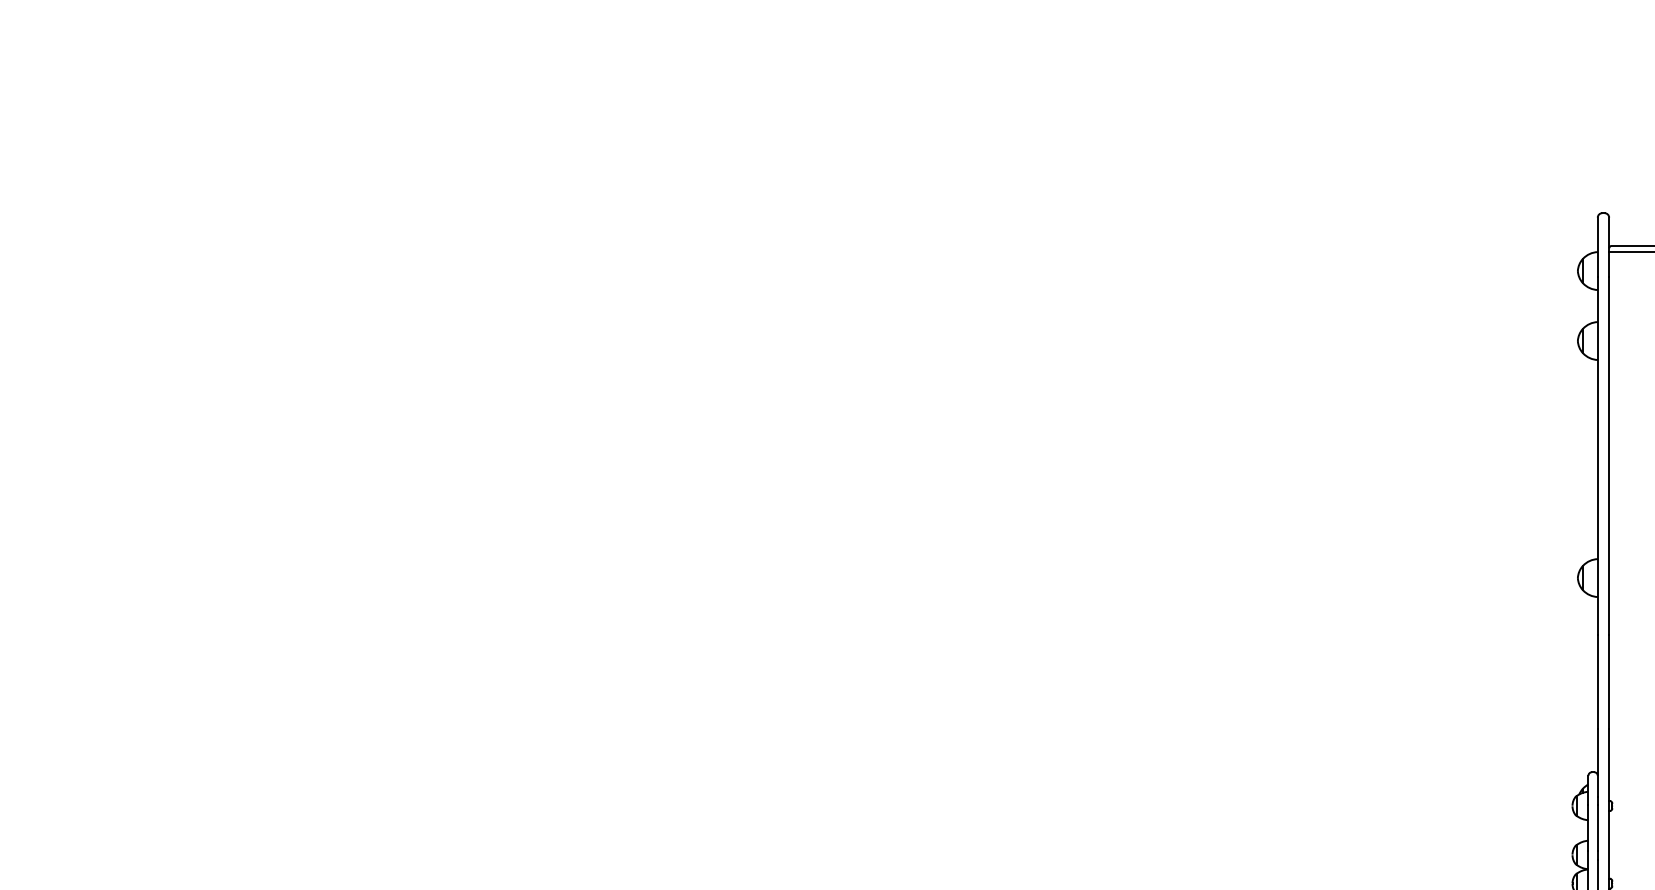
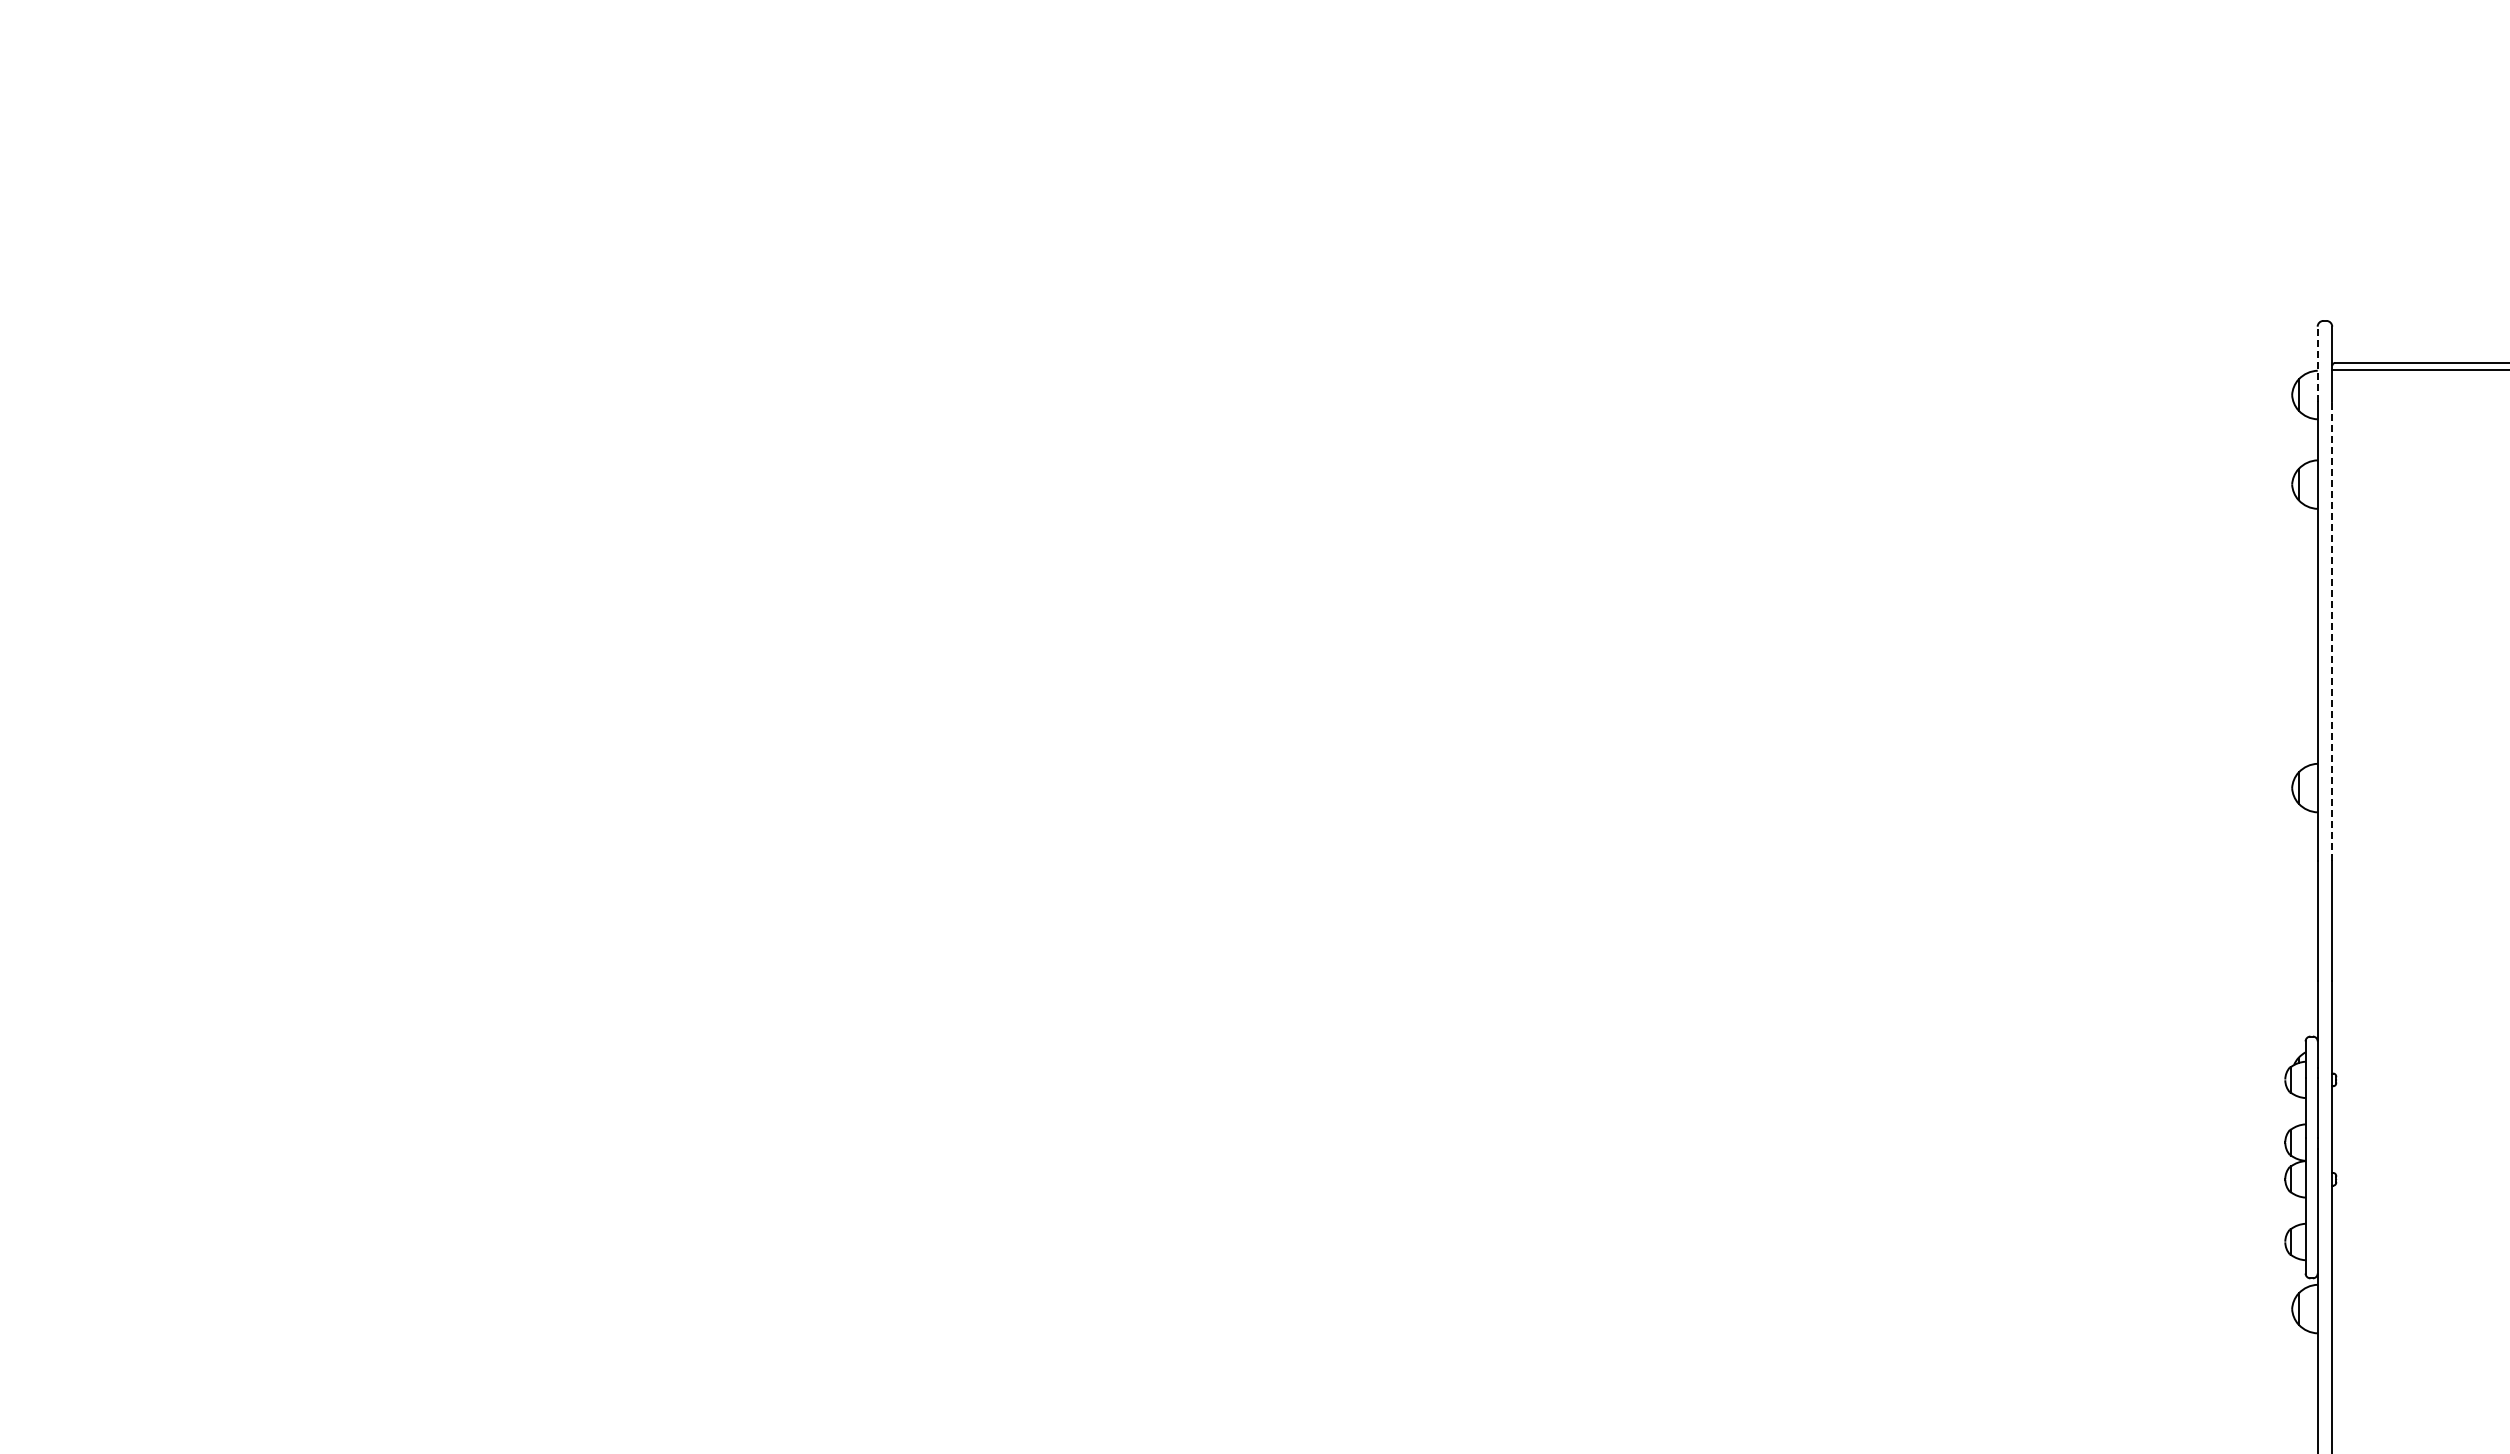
line: (1597, 247) -> (2317, 364), solid -> dashed
line: (1609, 455) -> (2332, 631), solid -> dashed

